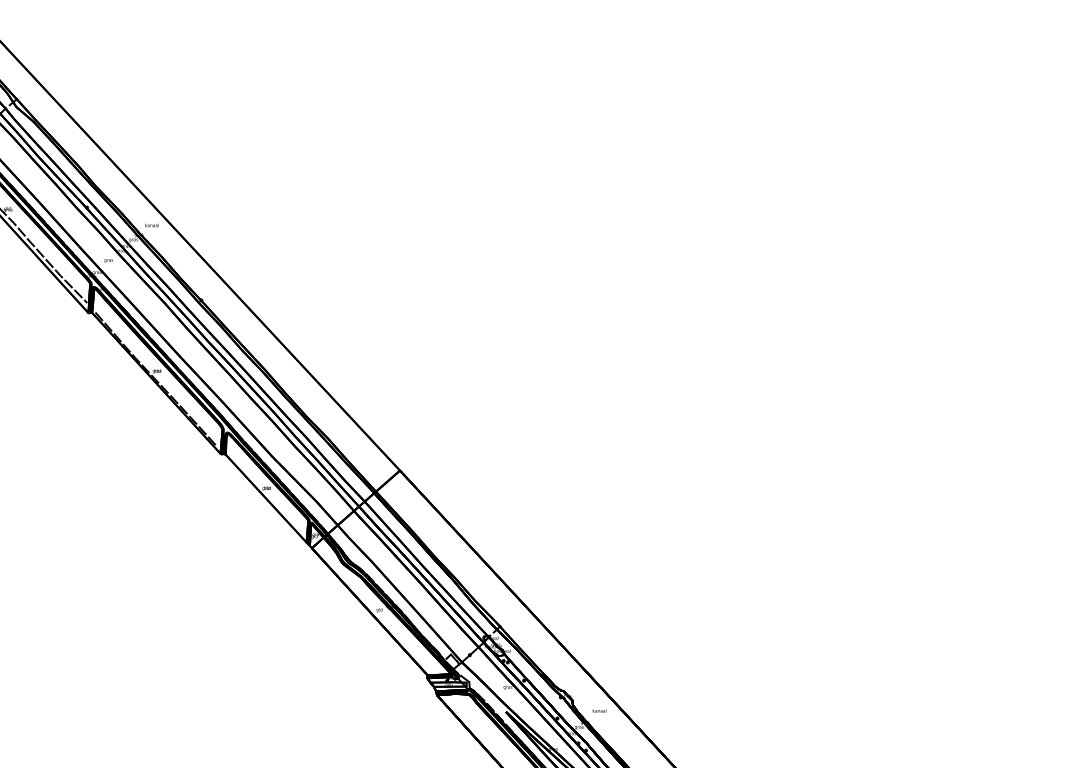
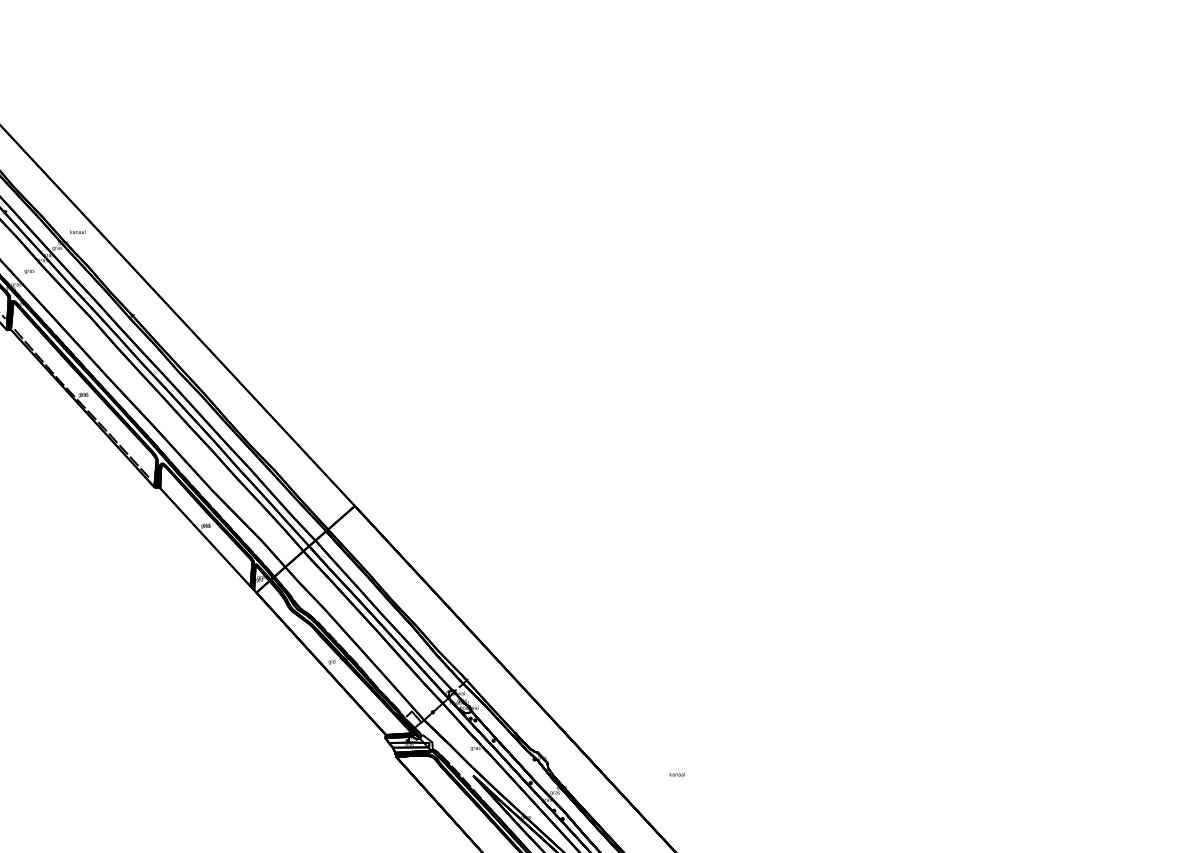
text: (599, 710) -> (677, 774), moved

